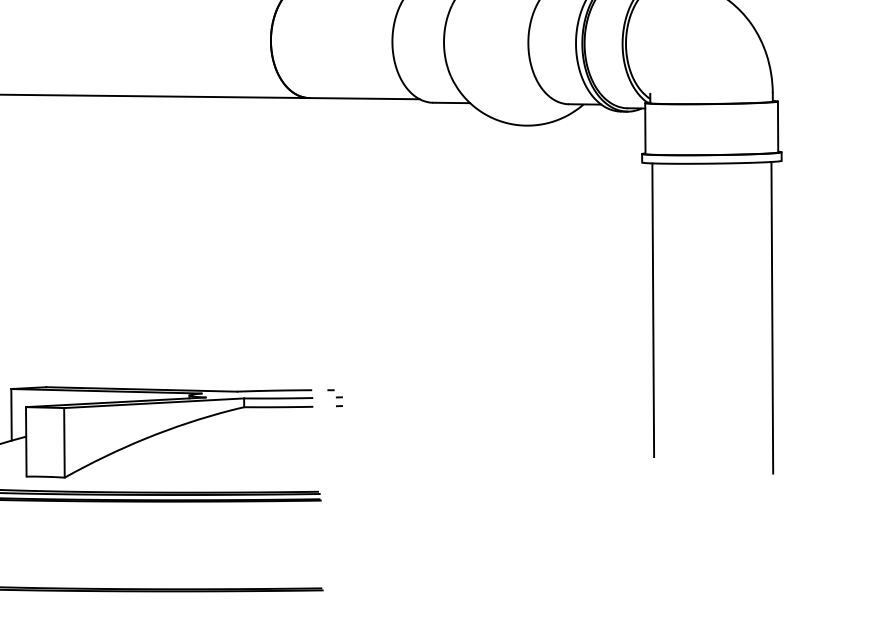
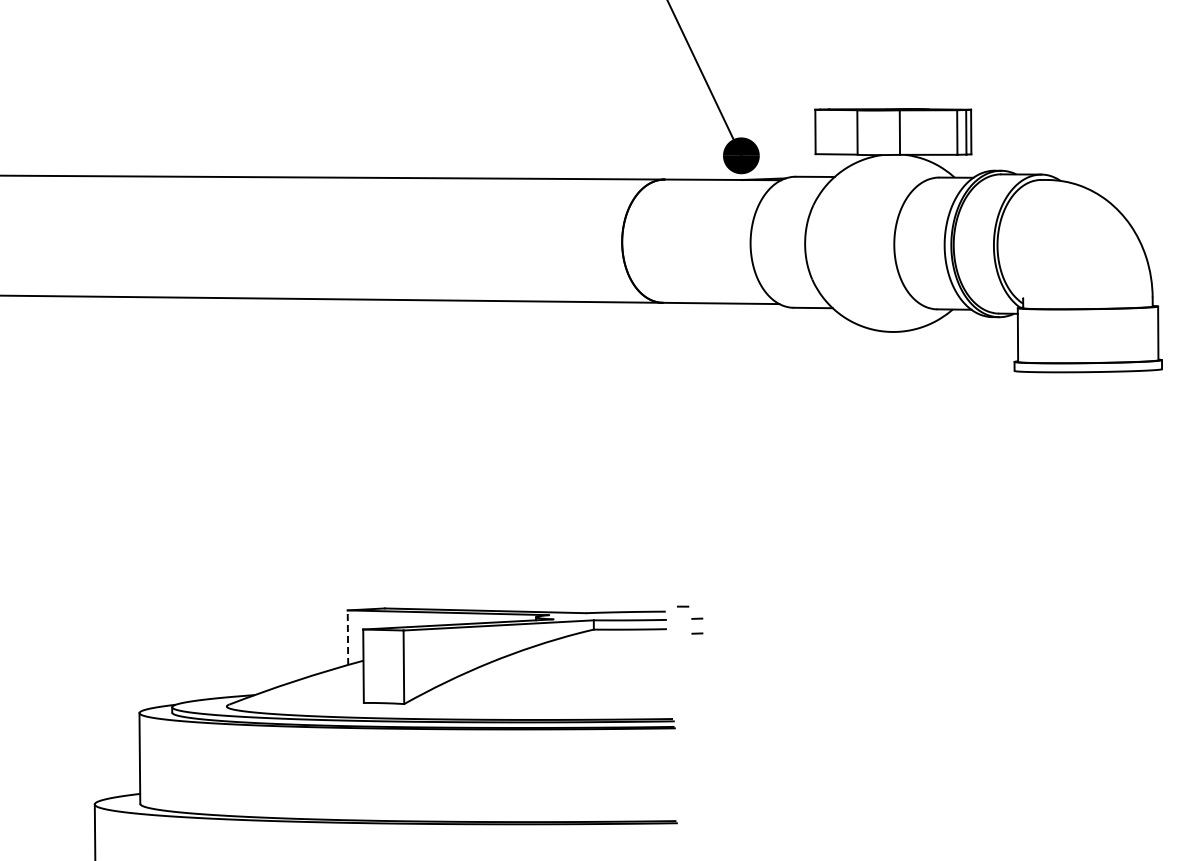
line: (653, 309) -> (1026, 526), removed
line: (772, 317) -> (1152, 534), removed
part: (334, 397) -> (689, 619), size x1.6
line: (11, 414) -> (347, 637), solid -> dashed

